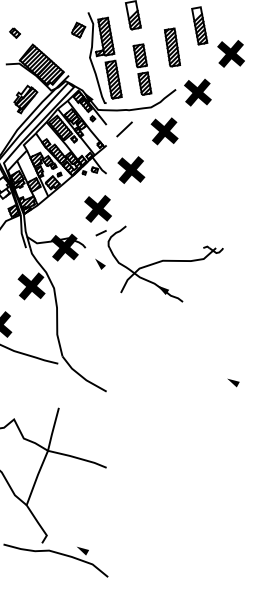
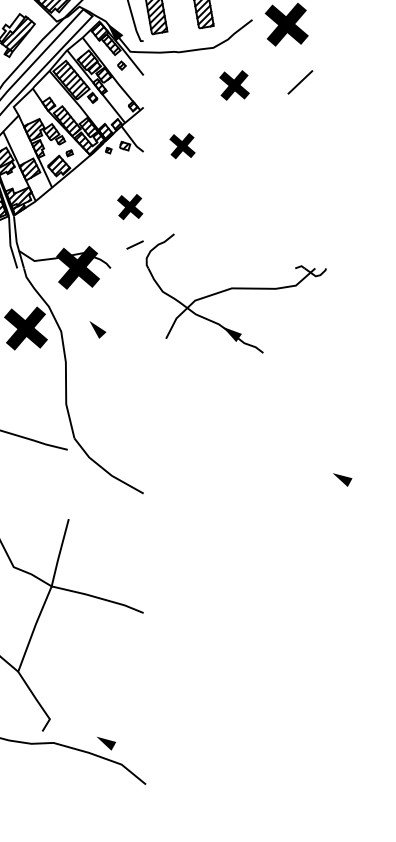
line: (124, 129) -> (300, 82), moved
part: (164, 131) -> (234, 85), size x0.7
part: (131, 169) -> (182, 145), size x0.6
part: (97, 208) -> (129, 206), size x0.6
part: (100, 263) -> (97, 328), moved

